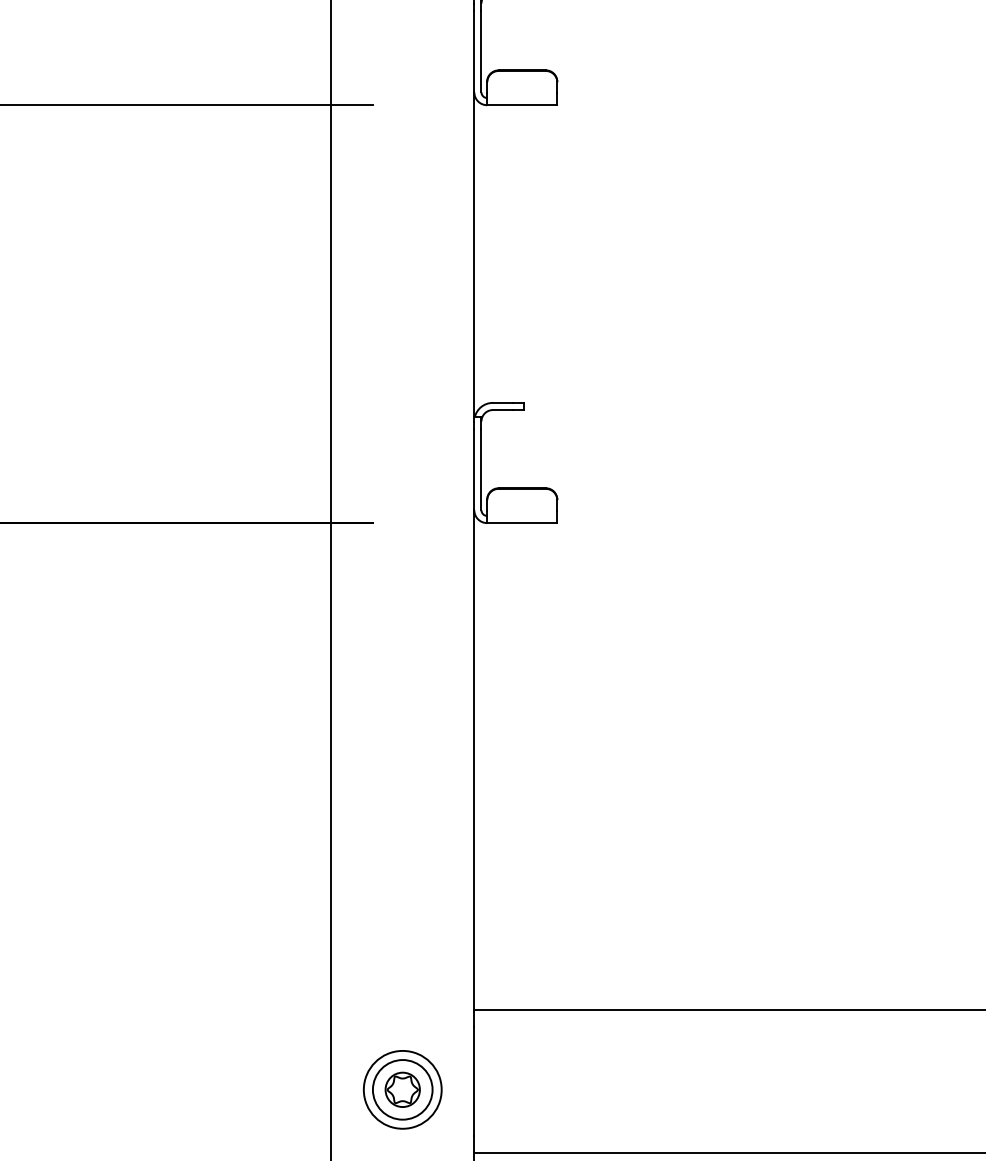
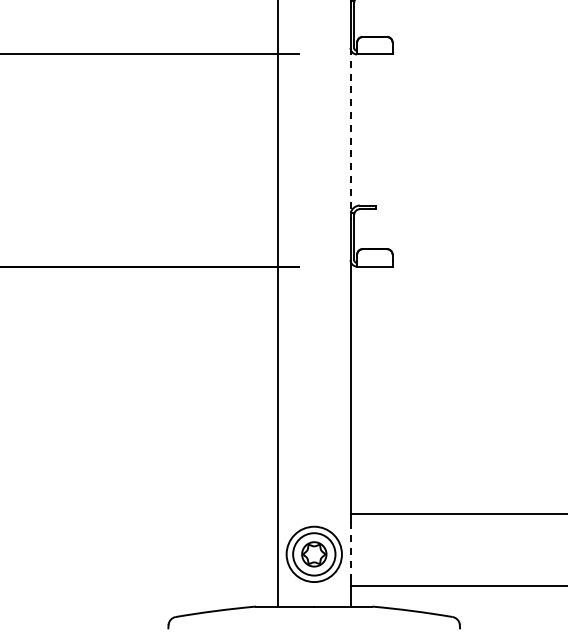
line: (474, 256) -> (350, 131), solid -> dashed
line: (474, 1080) -> (350, 549), solid -> dashed
part: (401, 1088) -> (313, 553), size x1.4

